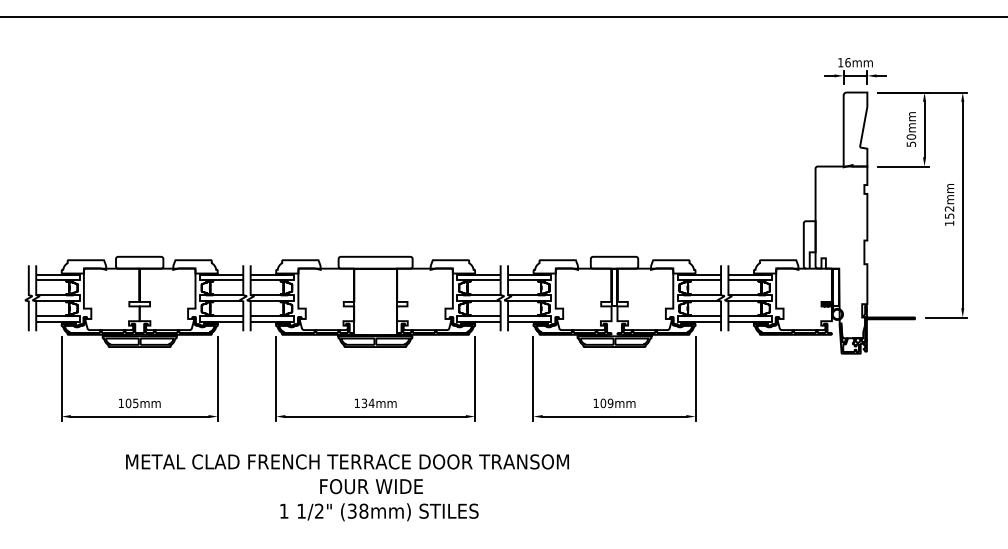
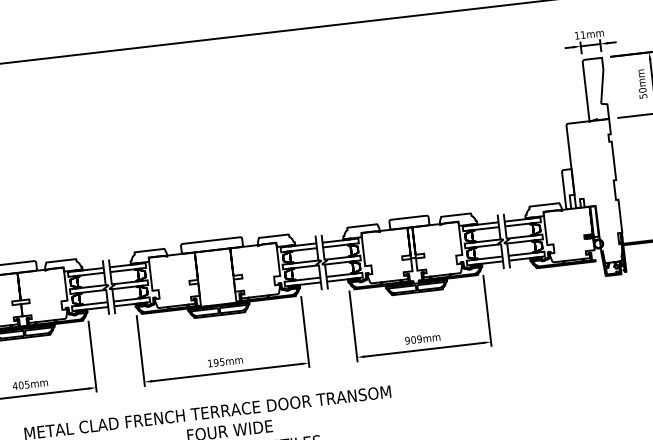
text: (847, 62) -> (582, 34), 16mm -> 11mm
text: (121, 402) -> (15, 385), 105mm -> 405mm
text: (367, 403) -> (218, 362), 134mm -> 195mm
text: (595, 403) -> (407, 340), 109mm -> 909mm

